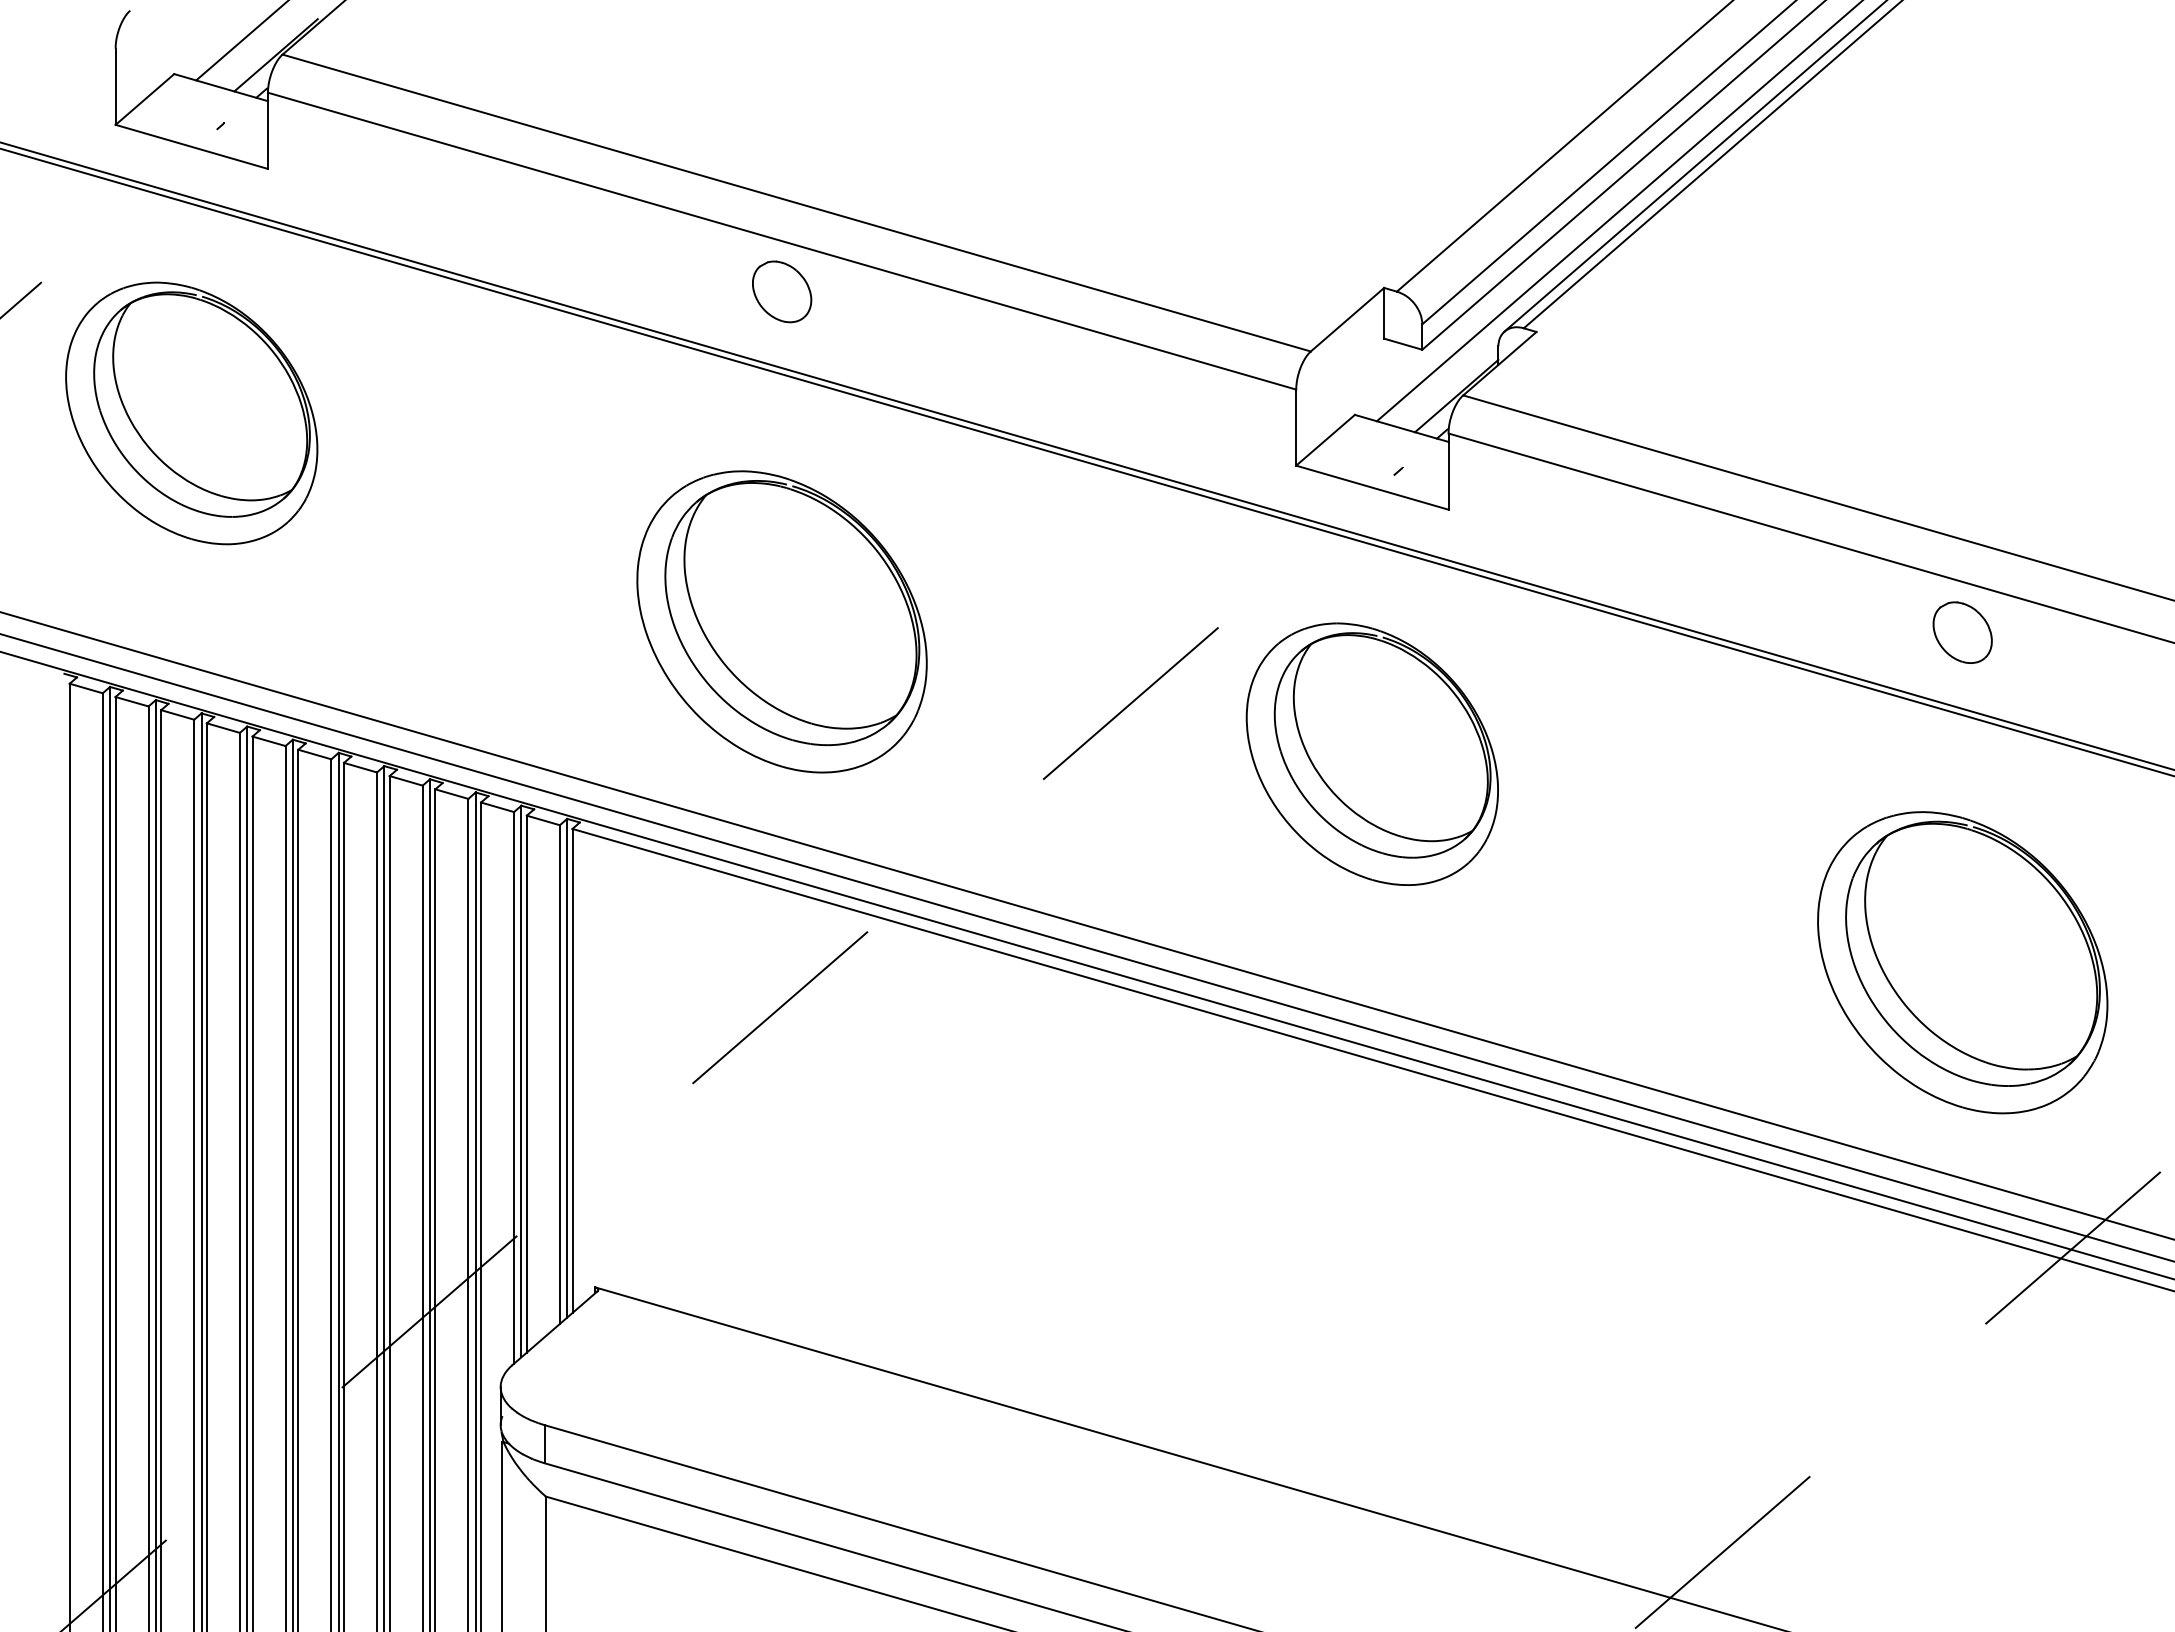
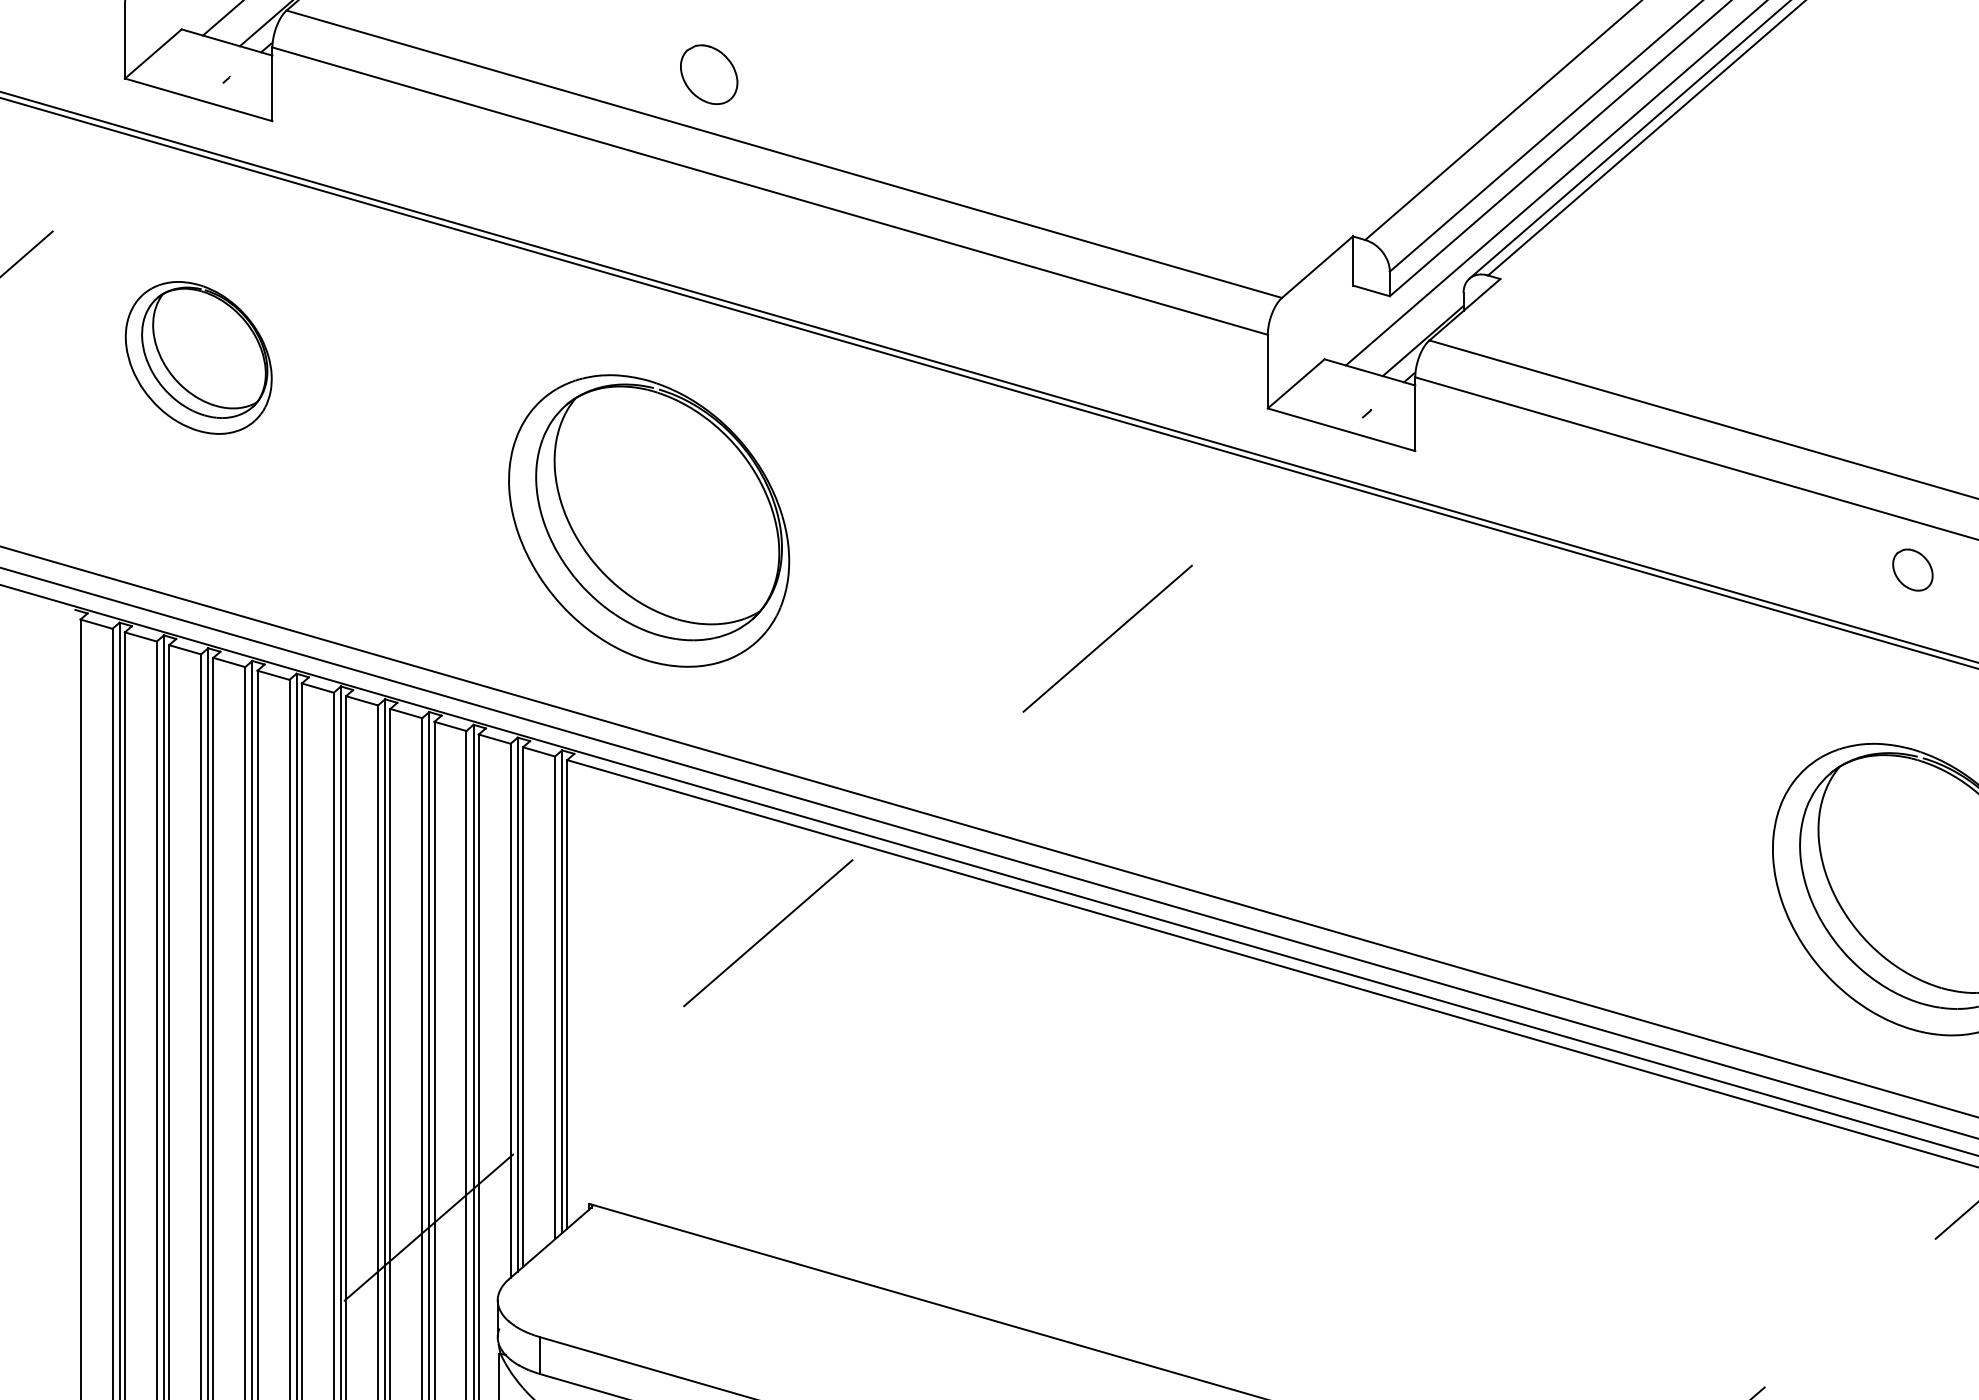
part: (782, 291) -> (709, 74), moved
part: (191, 413) -> (198, 357), size x0.6
part: (781, 621) -> (648, 520), moved
part: (1962, 632) -> (1912, 569), size x0.7
part: (1371, 753) -> (1340, 687), removed

